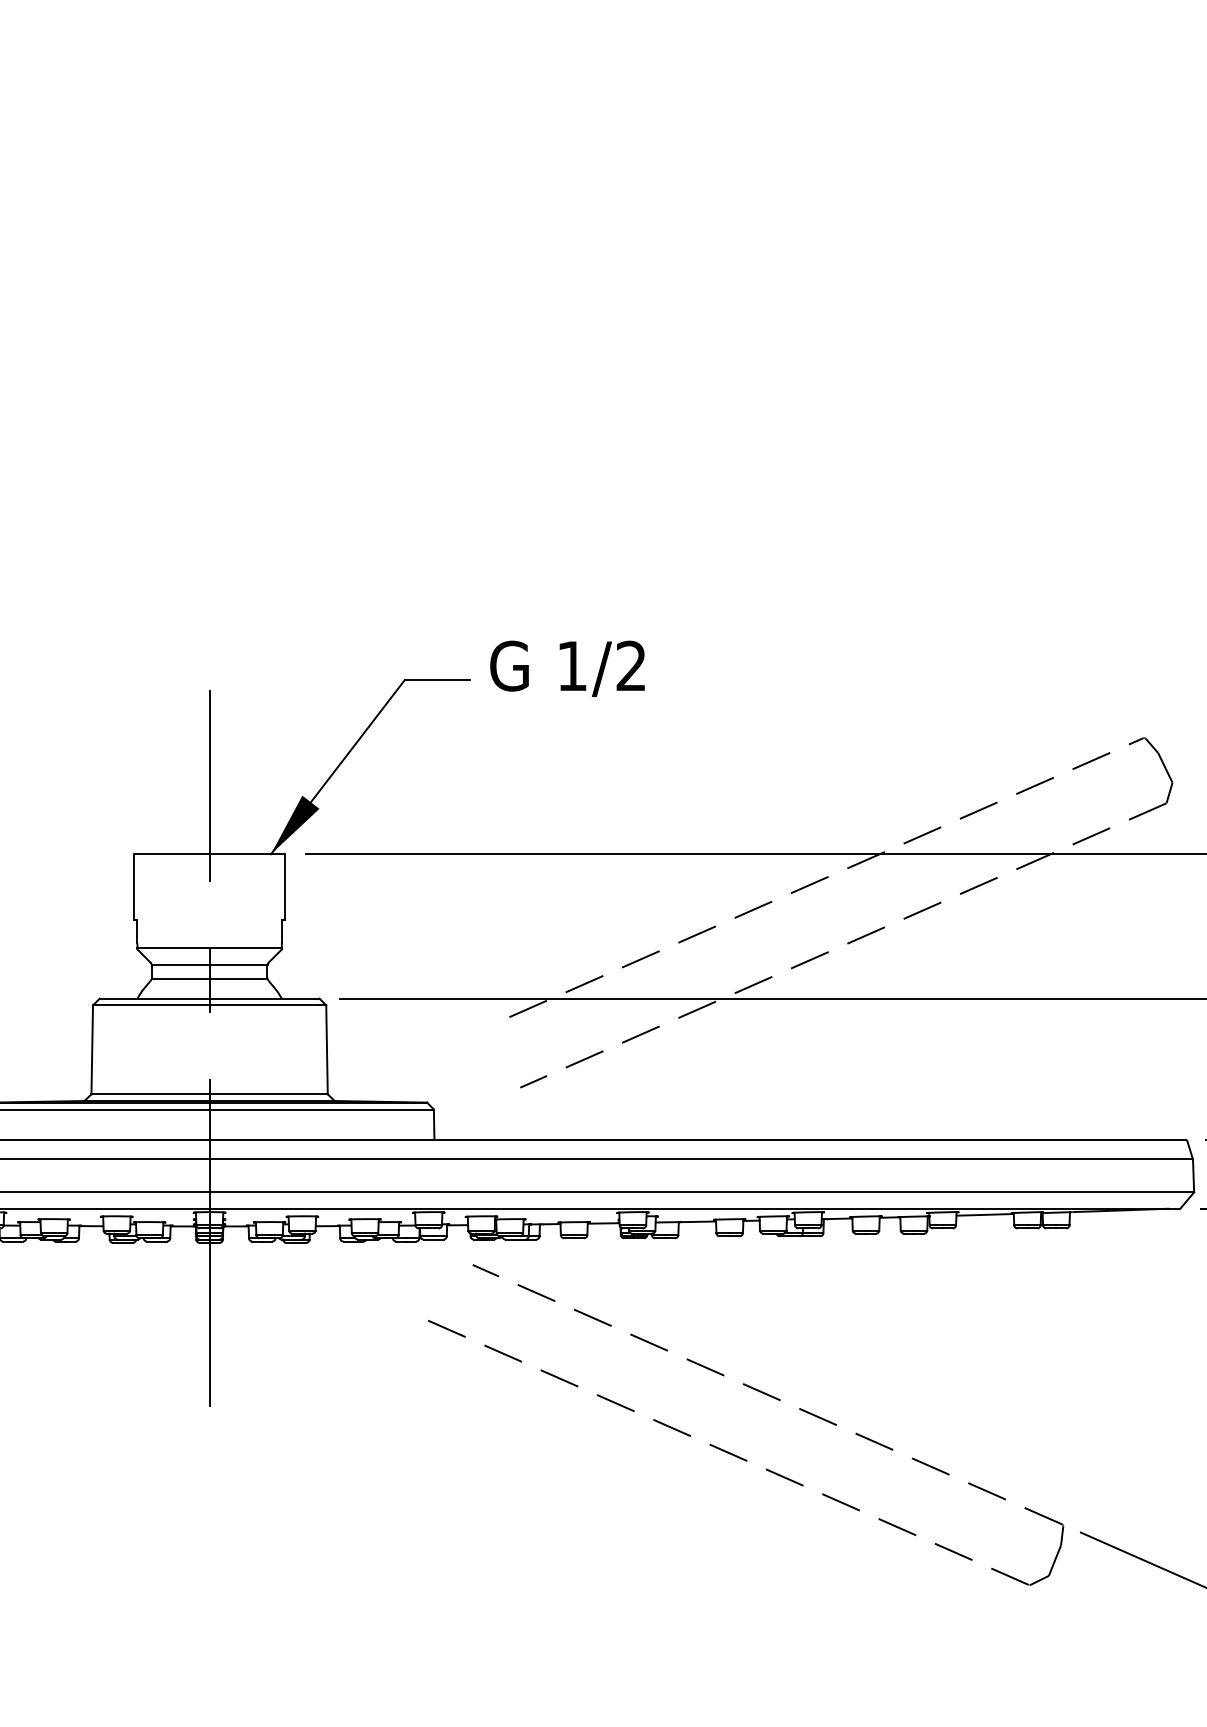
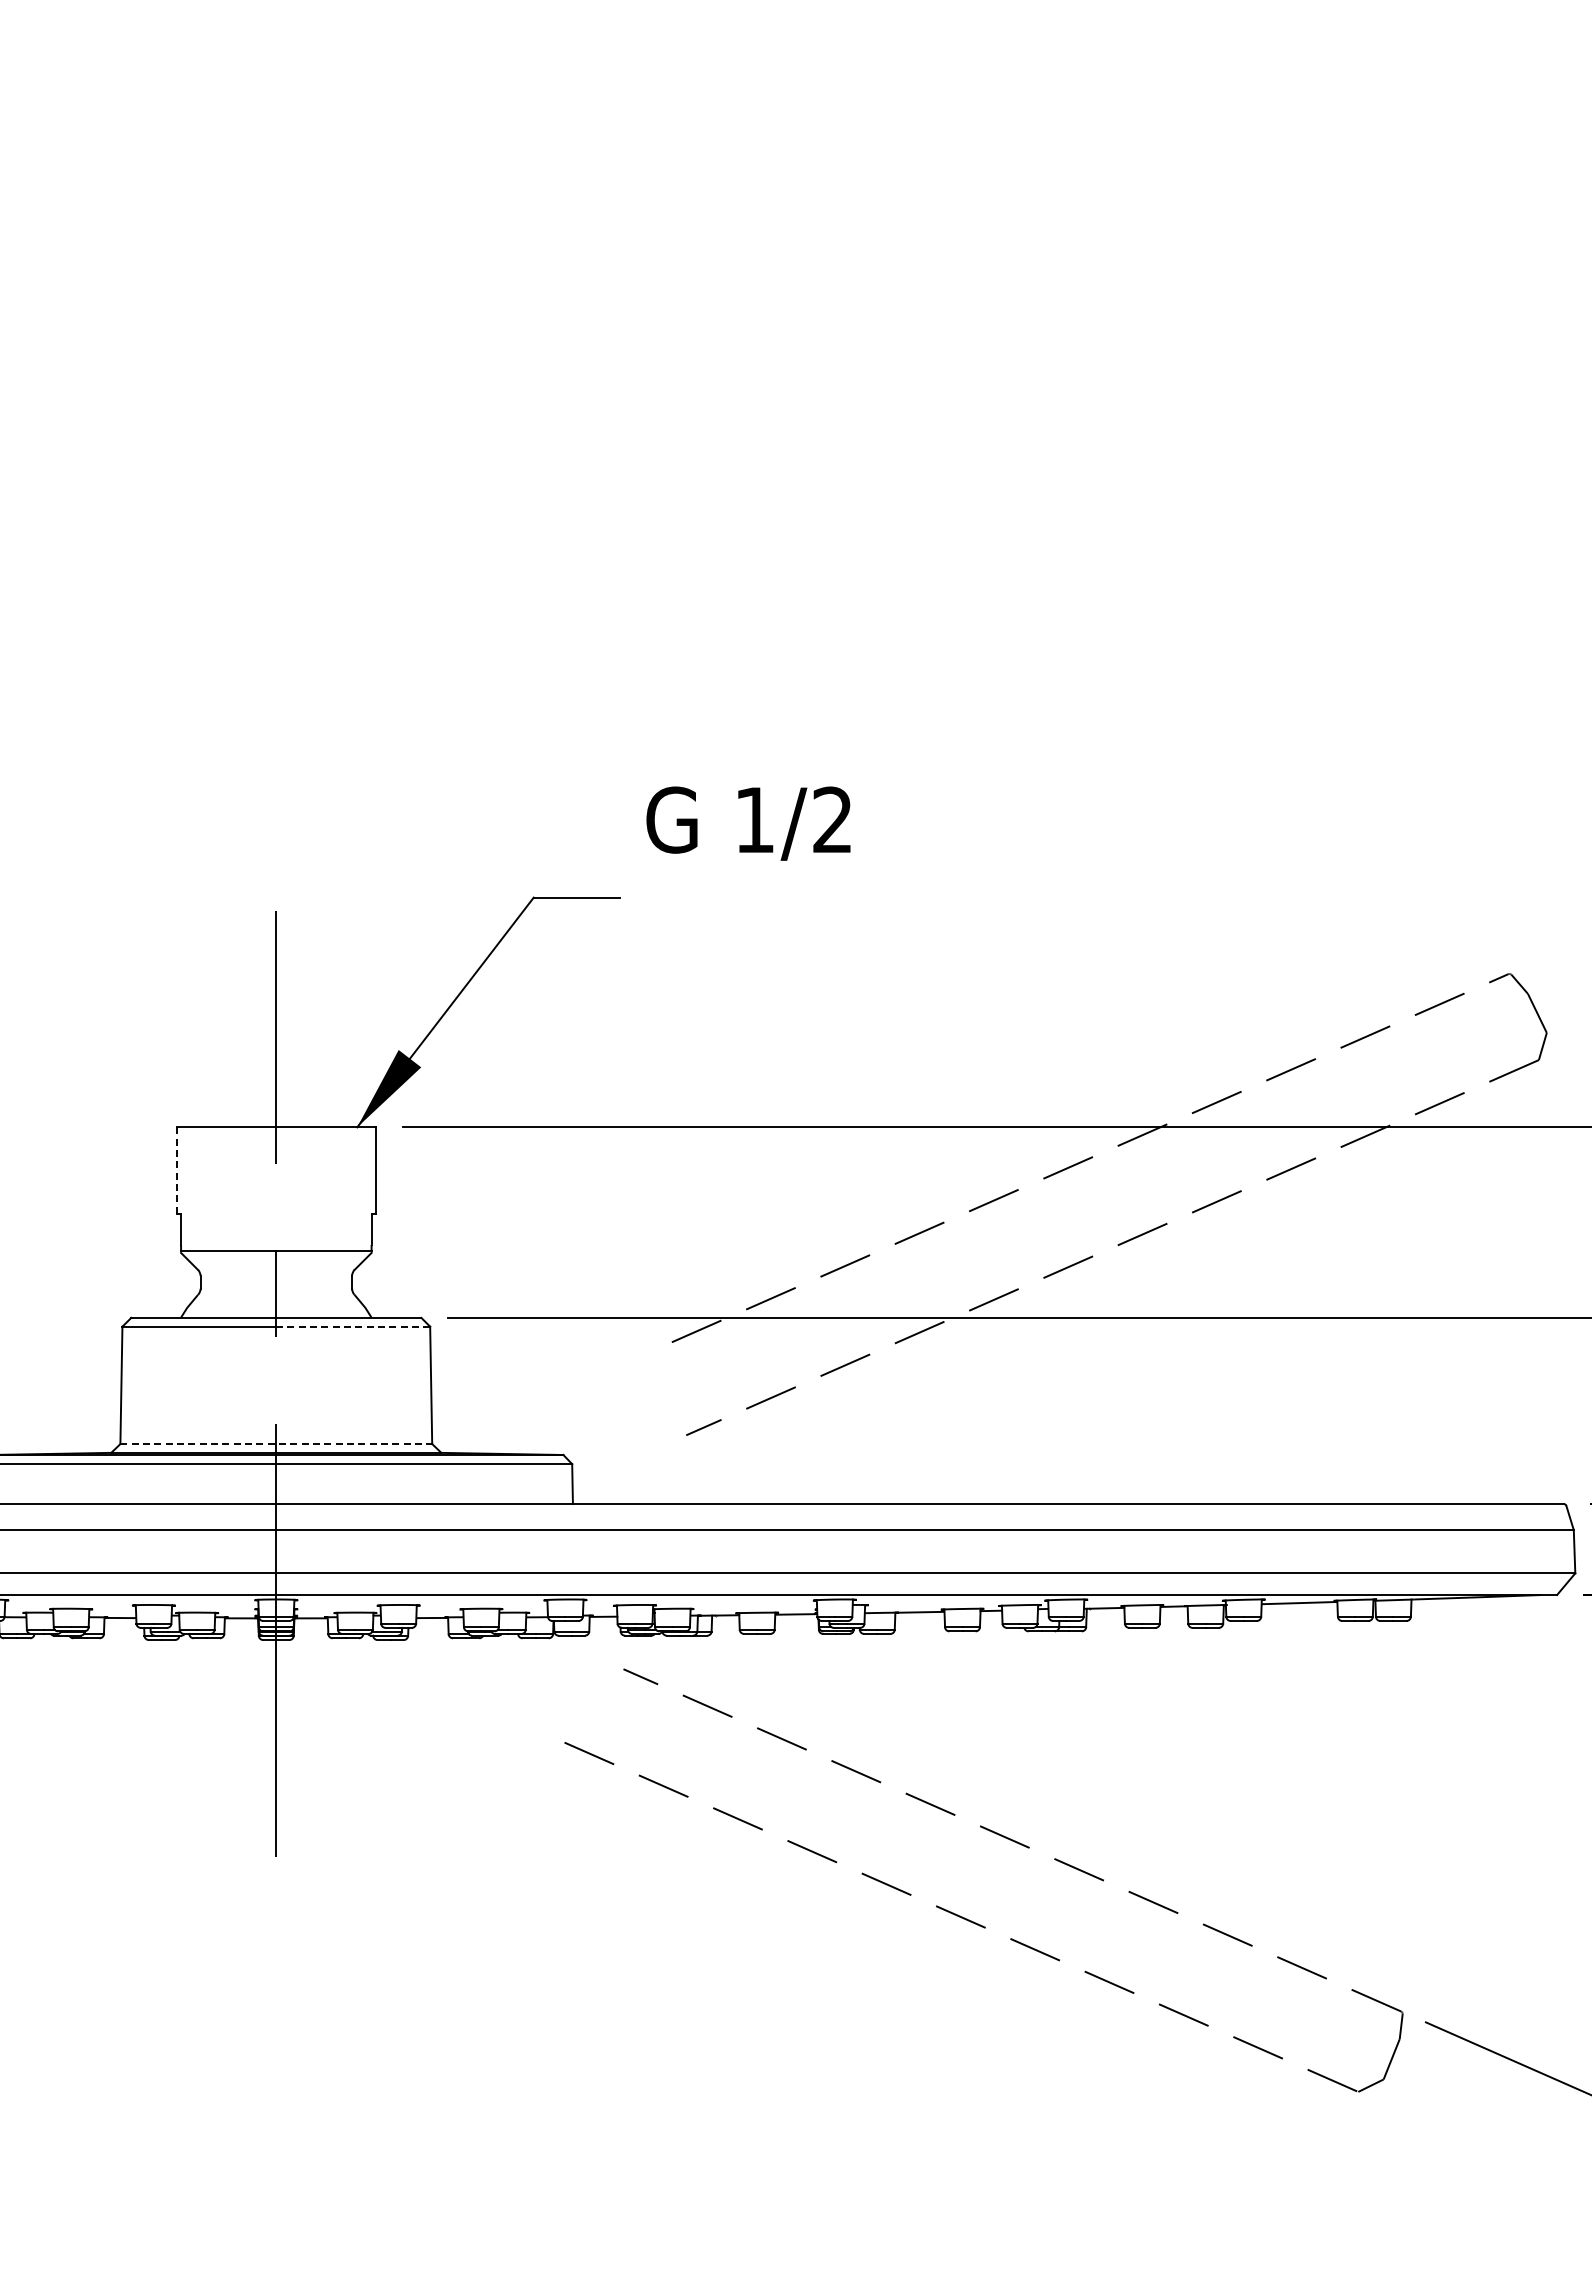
text: (567, 668) -> (748, 823), moved
line: (133, 887) -> (176, 1171), solid -> dashed
line: (209, 964) -> (276, 1272), removed
line: (209, 978) -> (276, 1291), removed
line: (268, 1005) -> (353, 1326), solid -> dashed
line: (209, 1094) -> (276, 1444), solid -> dashed

